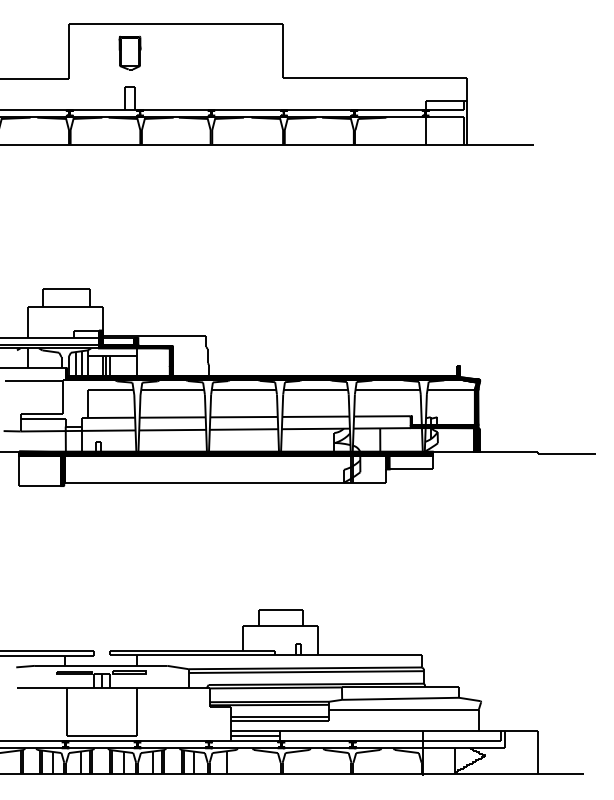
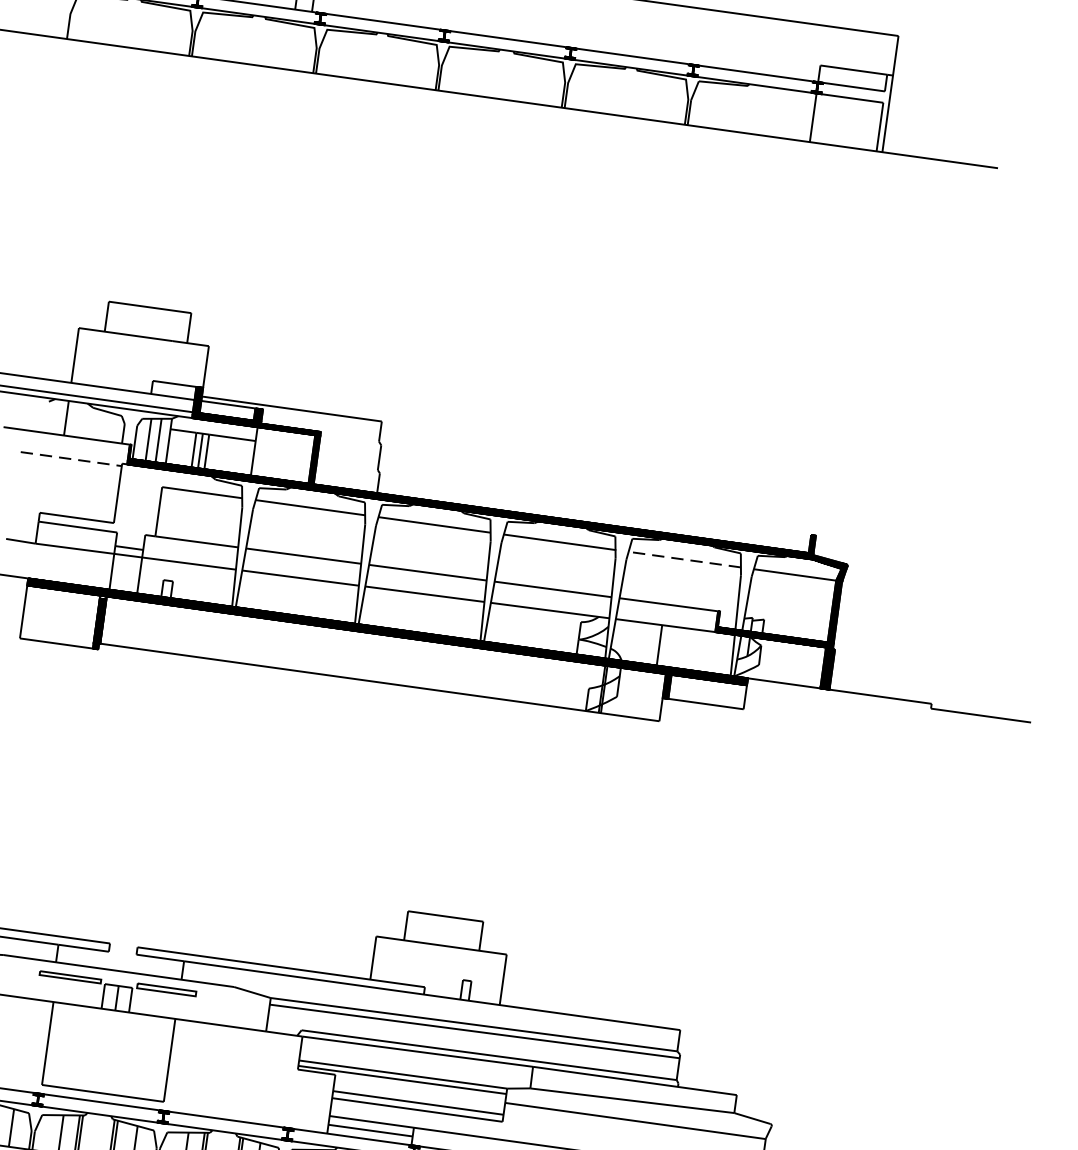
line: (34, 381) -> (71, 460), solid -> dashed
line: (387, 389) -> (684, 559), solid -> dashed

